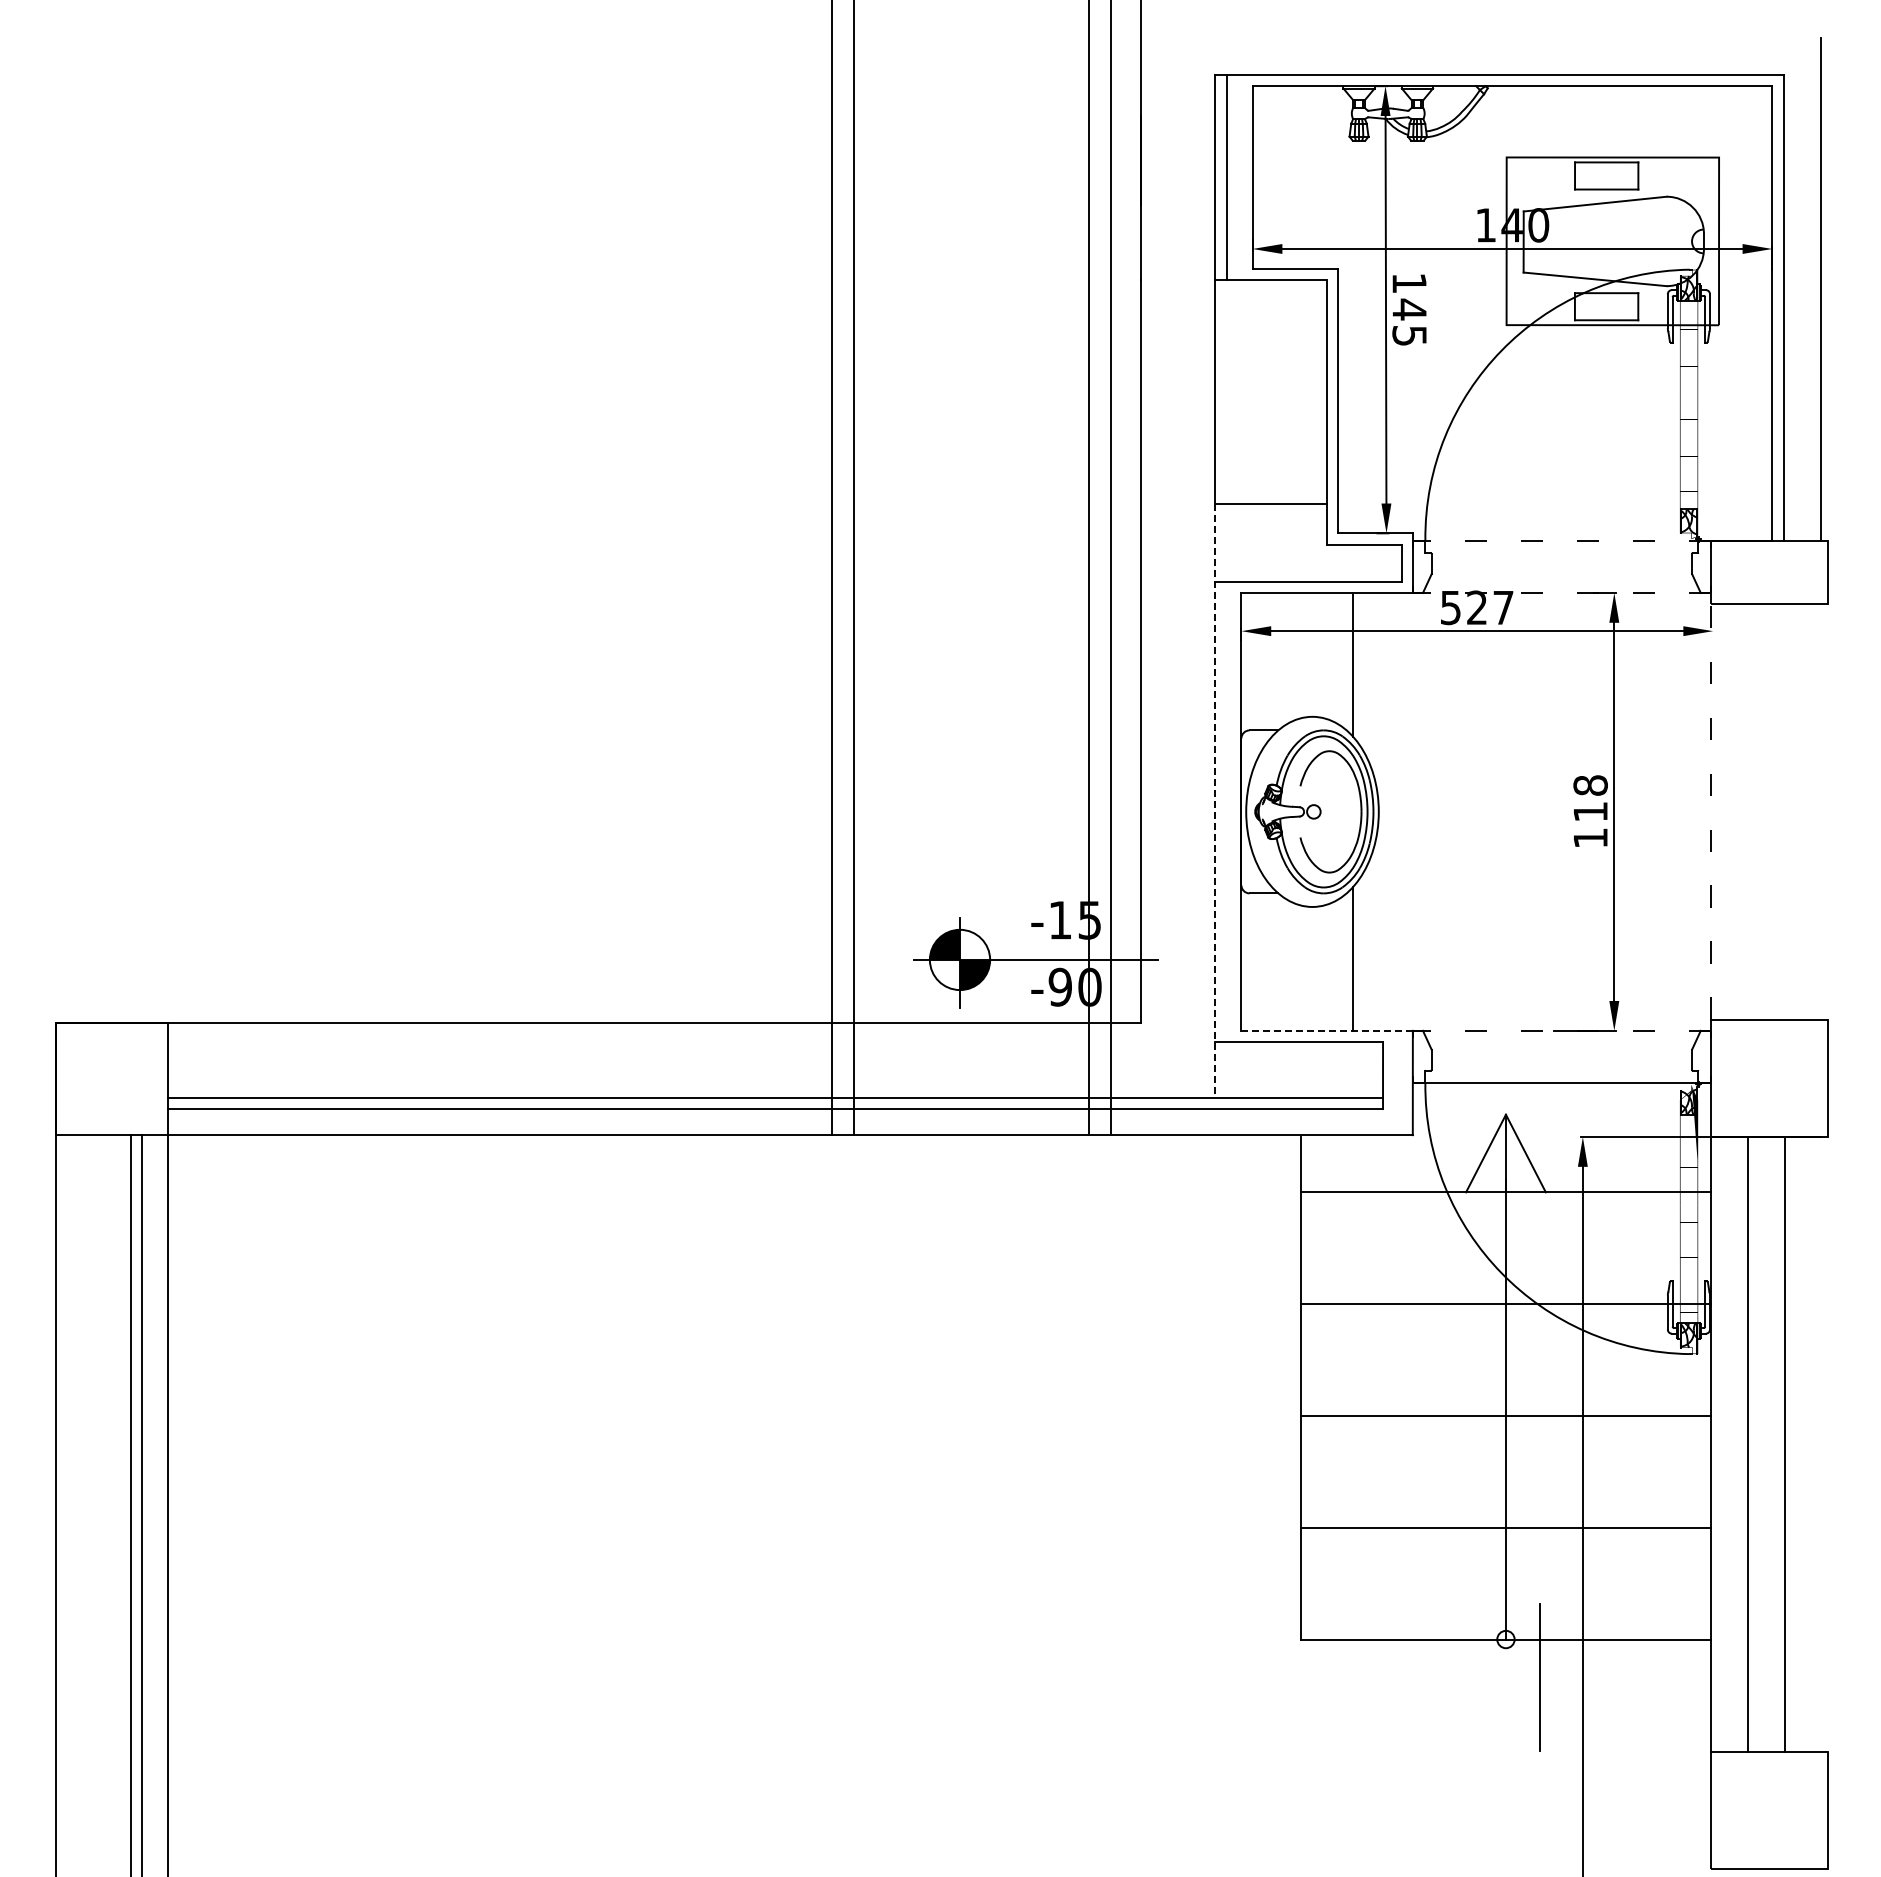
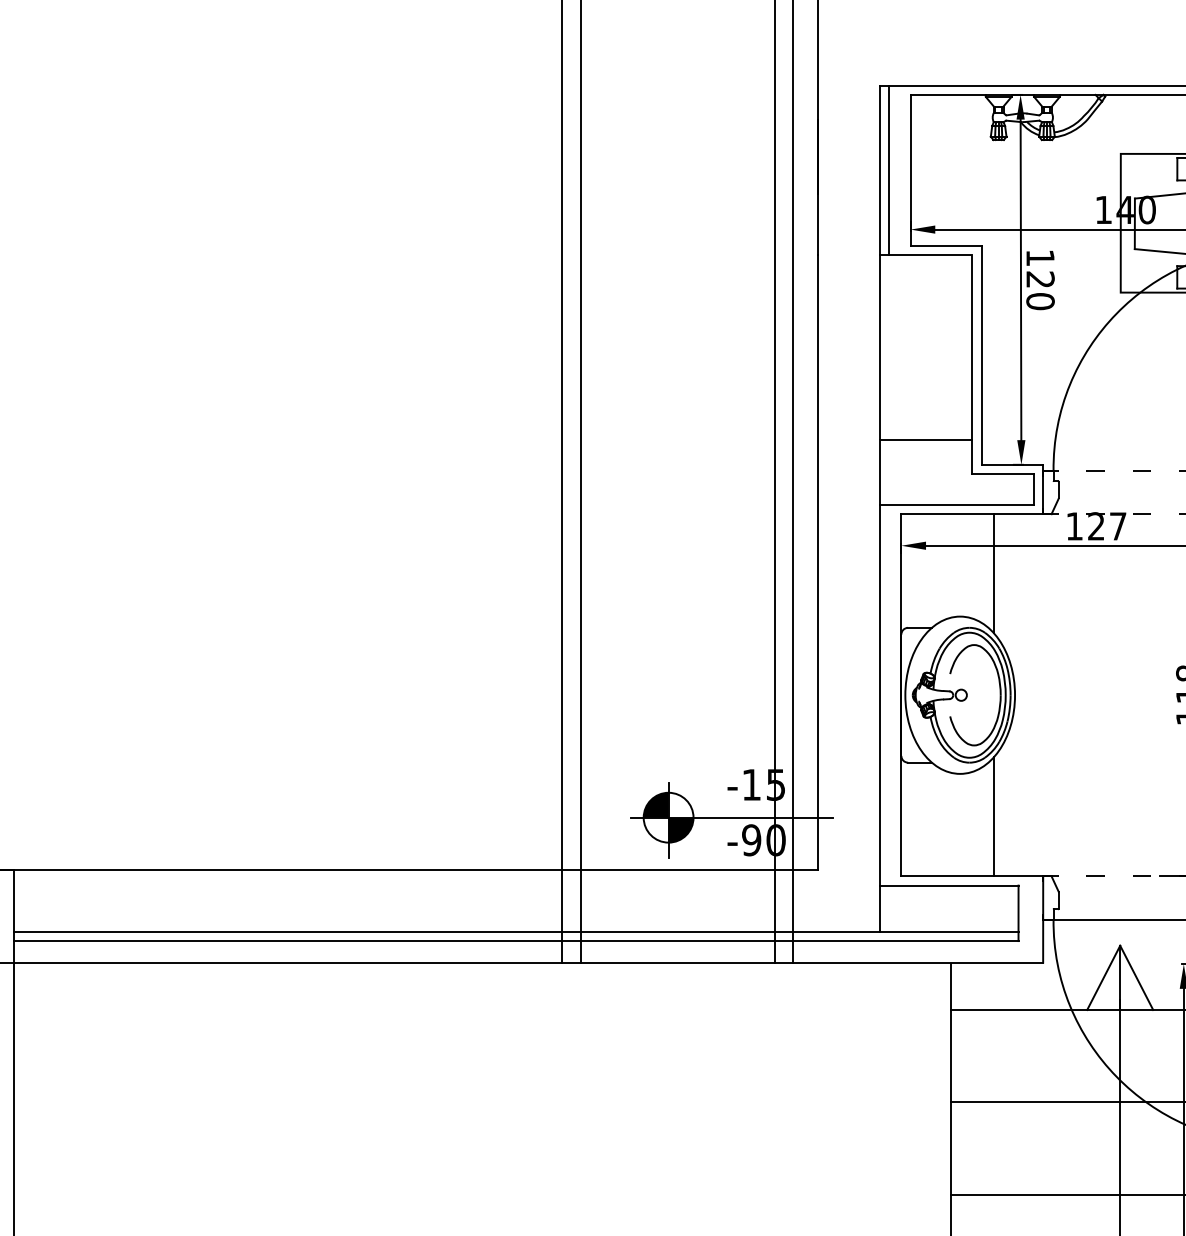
text: (1409, 322) -> (1040, 290), 145 -> 120
text: (1450, 608) -> (1074, 526), 527 -> 127
line: (1215, 801) -> (879, 686), dashed -> solid
line: (1327, 1030) -> (972, 876), dashed -> solid

